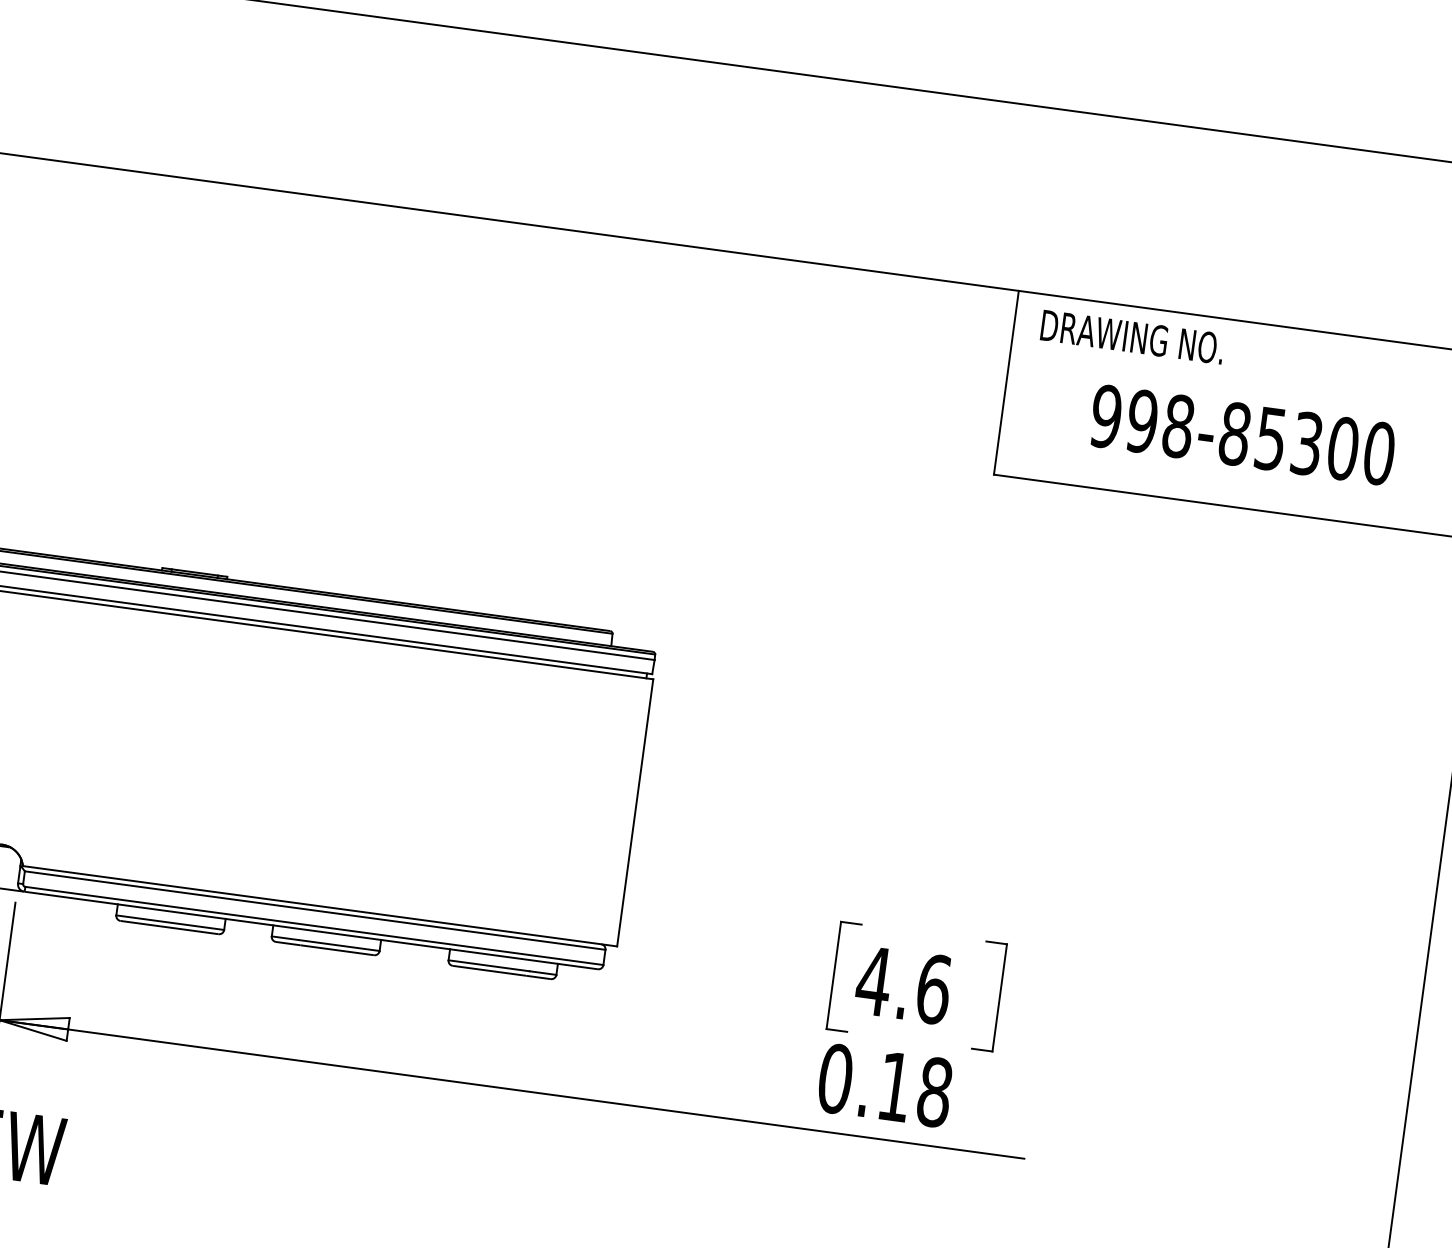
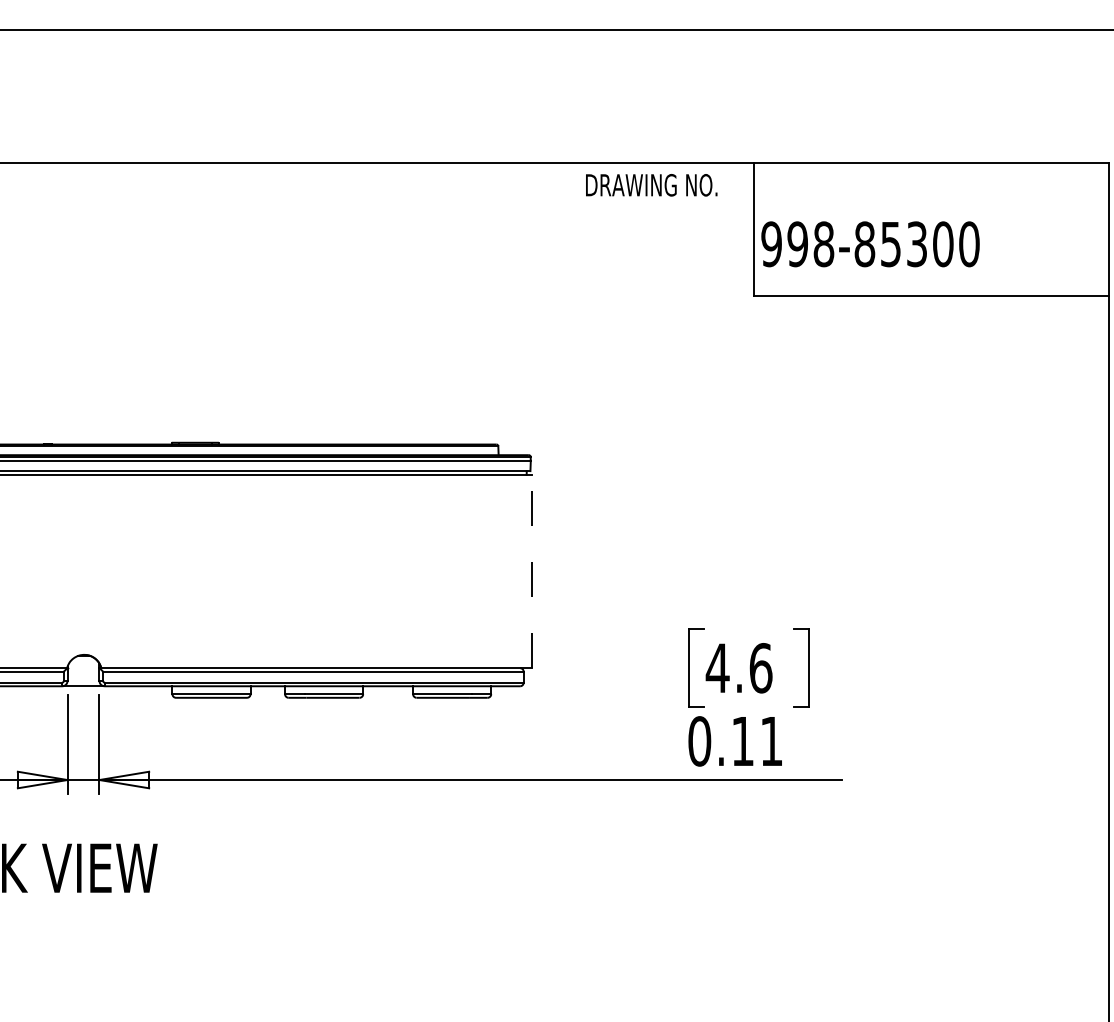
text: (1132, 337) -> (651, 185), moved
text: (1242, 435) -> (870, 244), moved
line: (634, 812) -> (531, 571), solid -> dashed
text: (934, 1092) -> (771, 741), 0.18 -> 0.11

